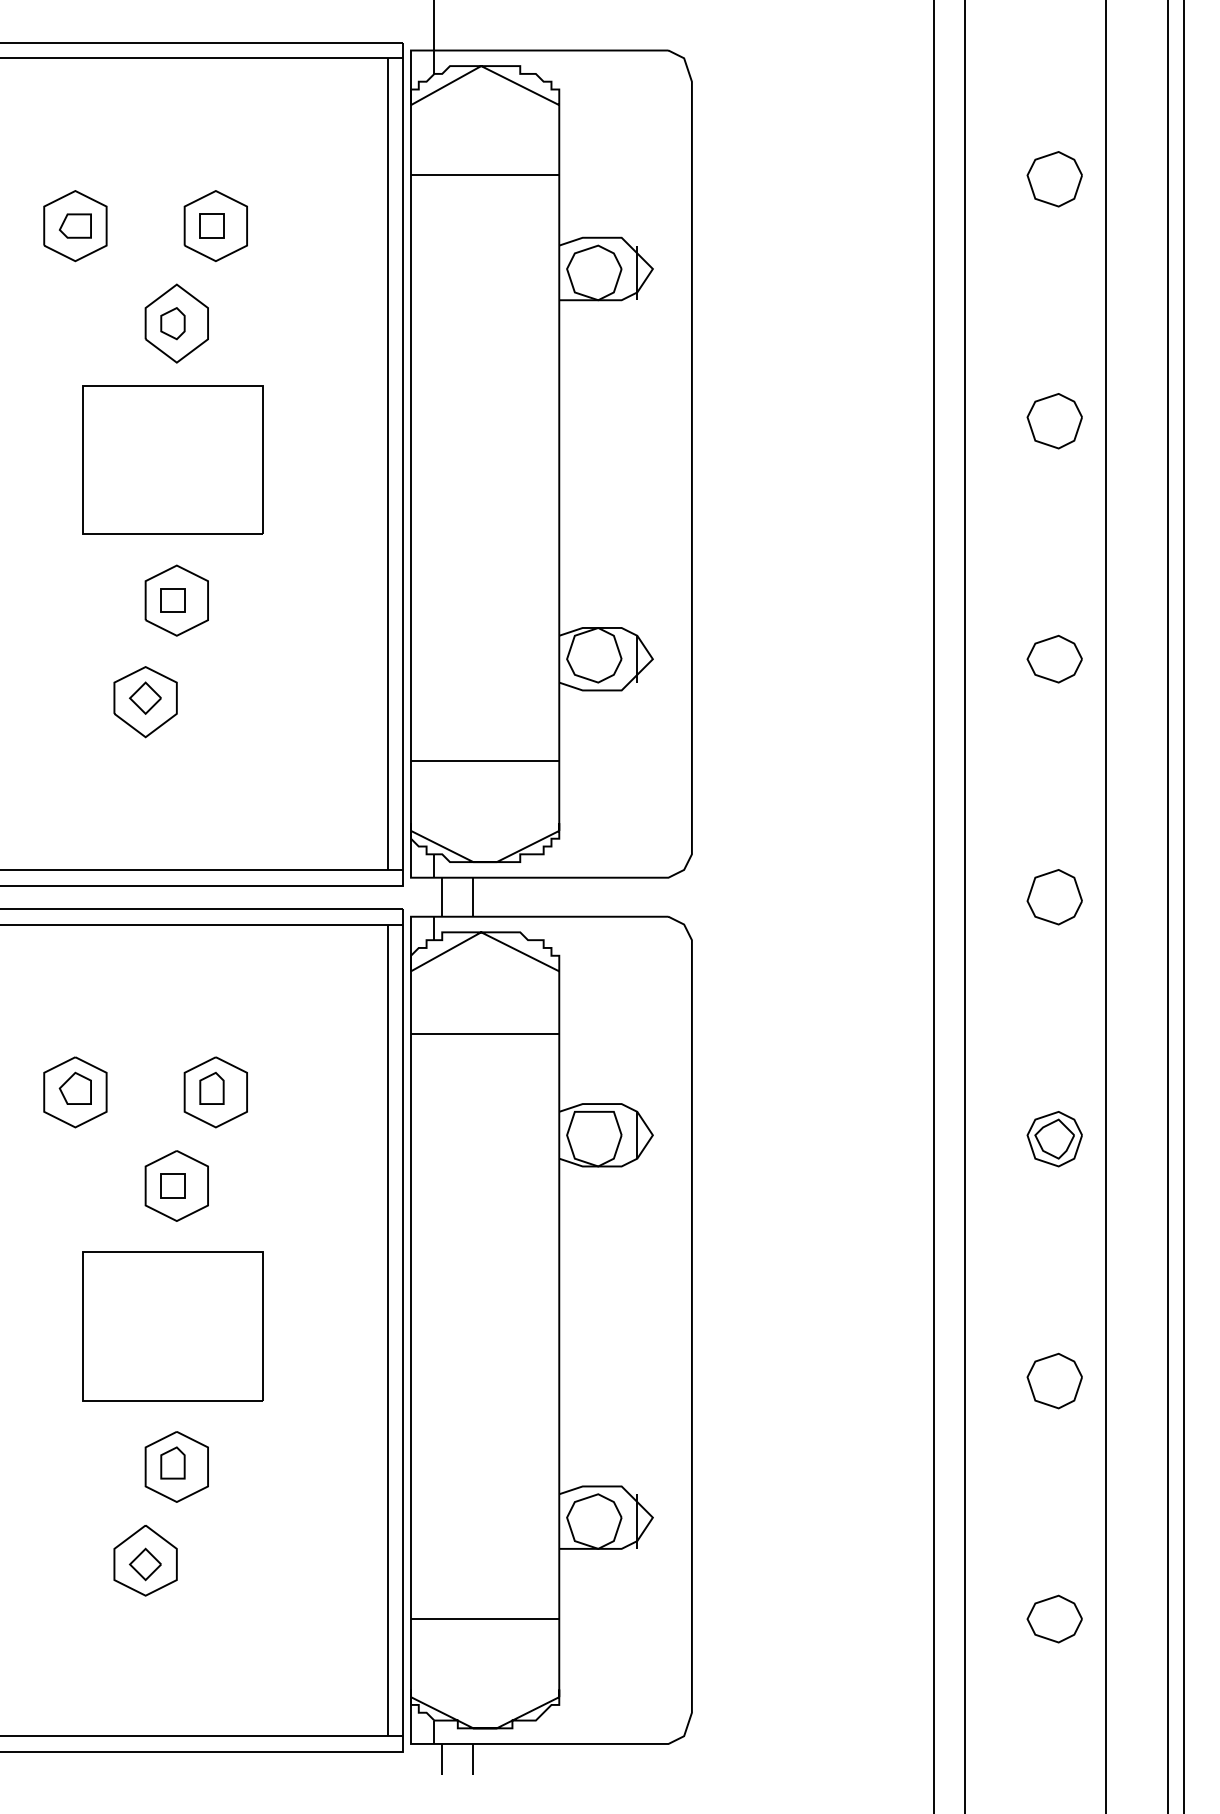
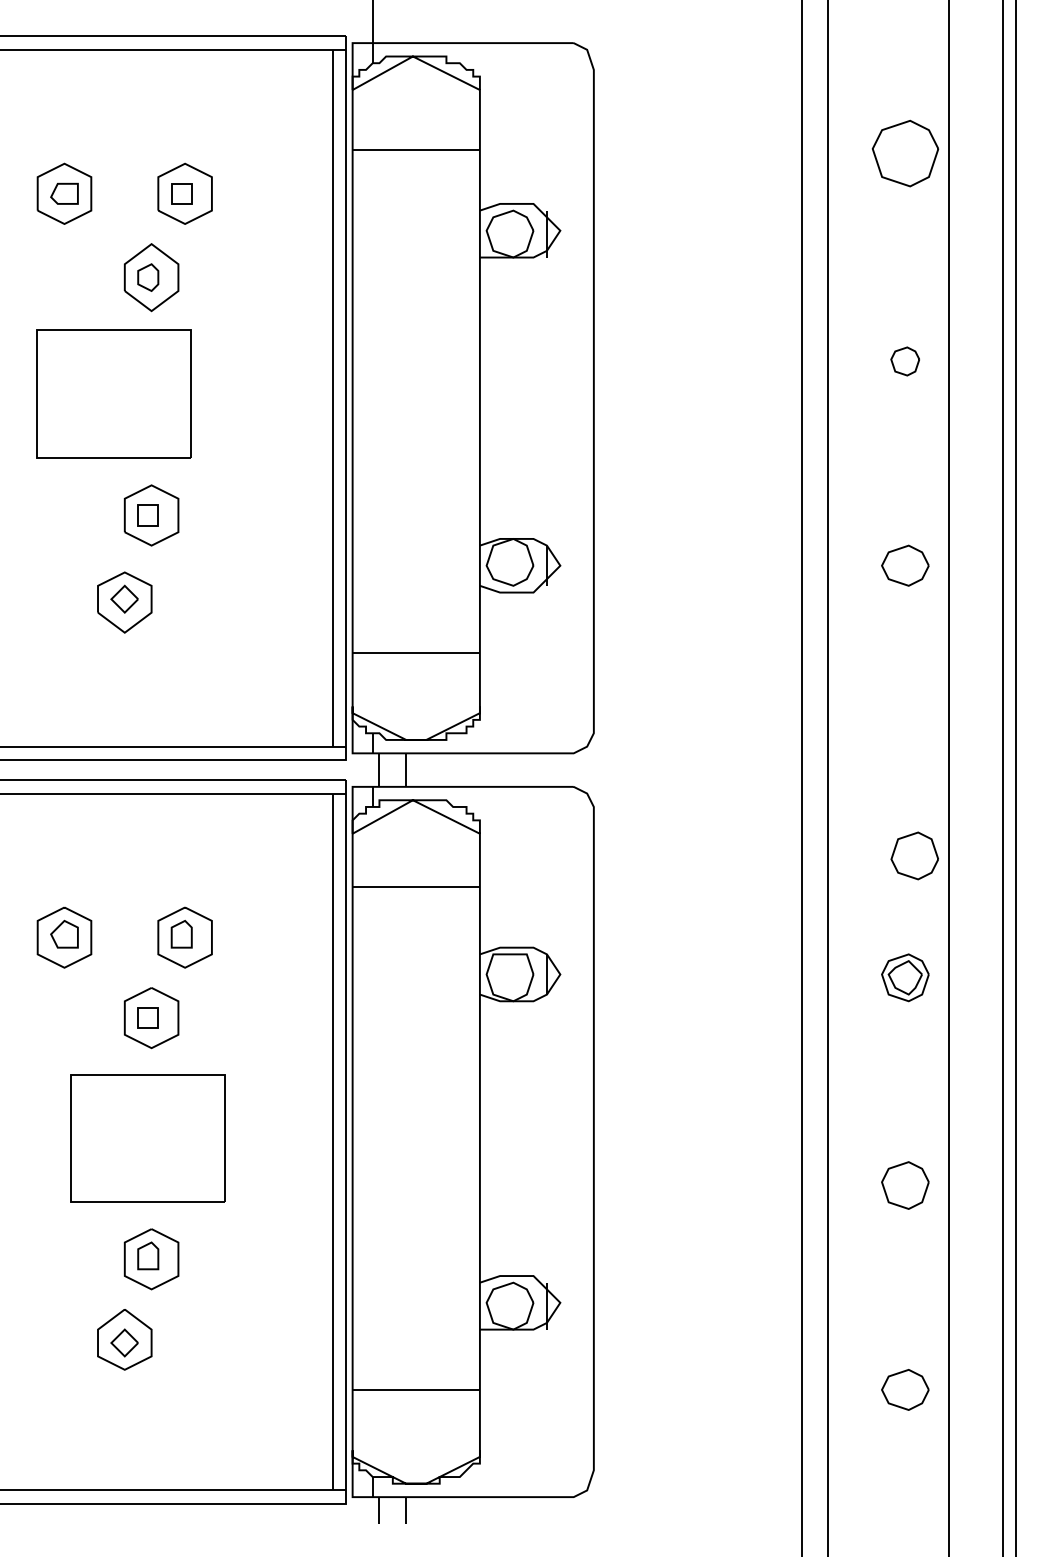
part: (1054, 179) -> (905, 153), size x1.4
part: (1054, 421) -> (905, 361), size x0.6
part: (172, 459) -> (113, 393), moved
part: (1054, 897) -> (914, 856), moved

